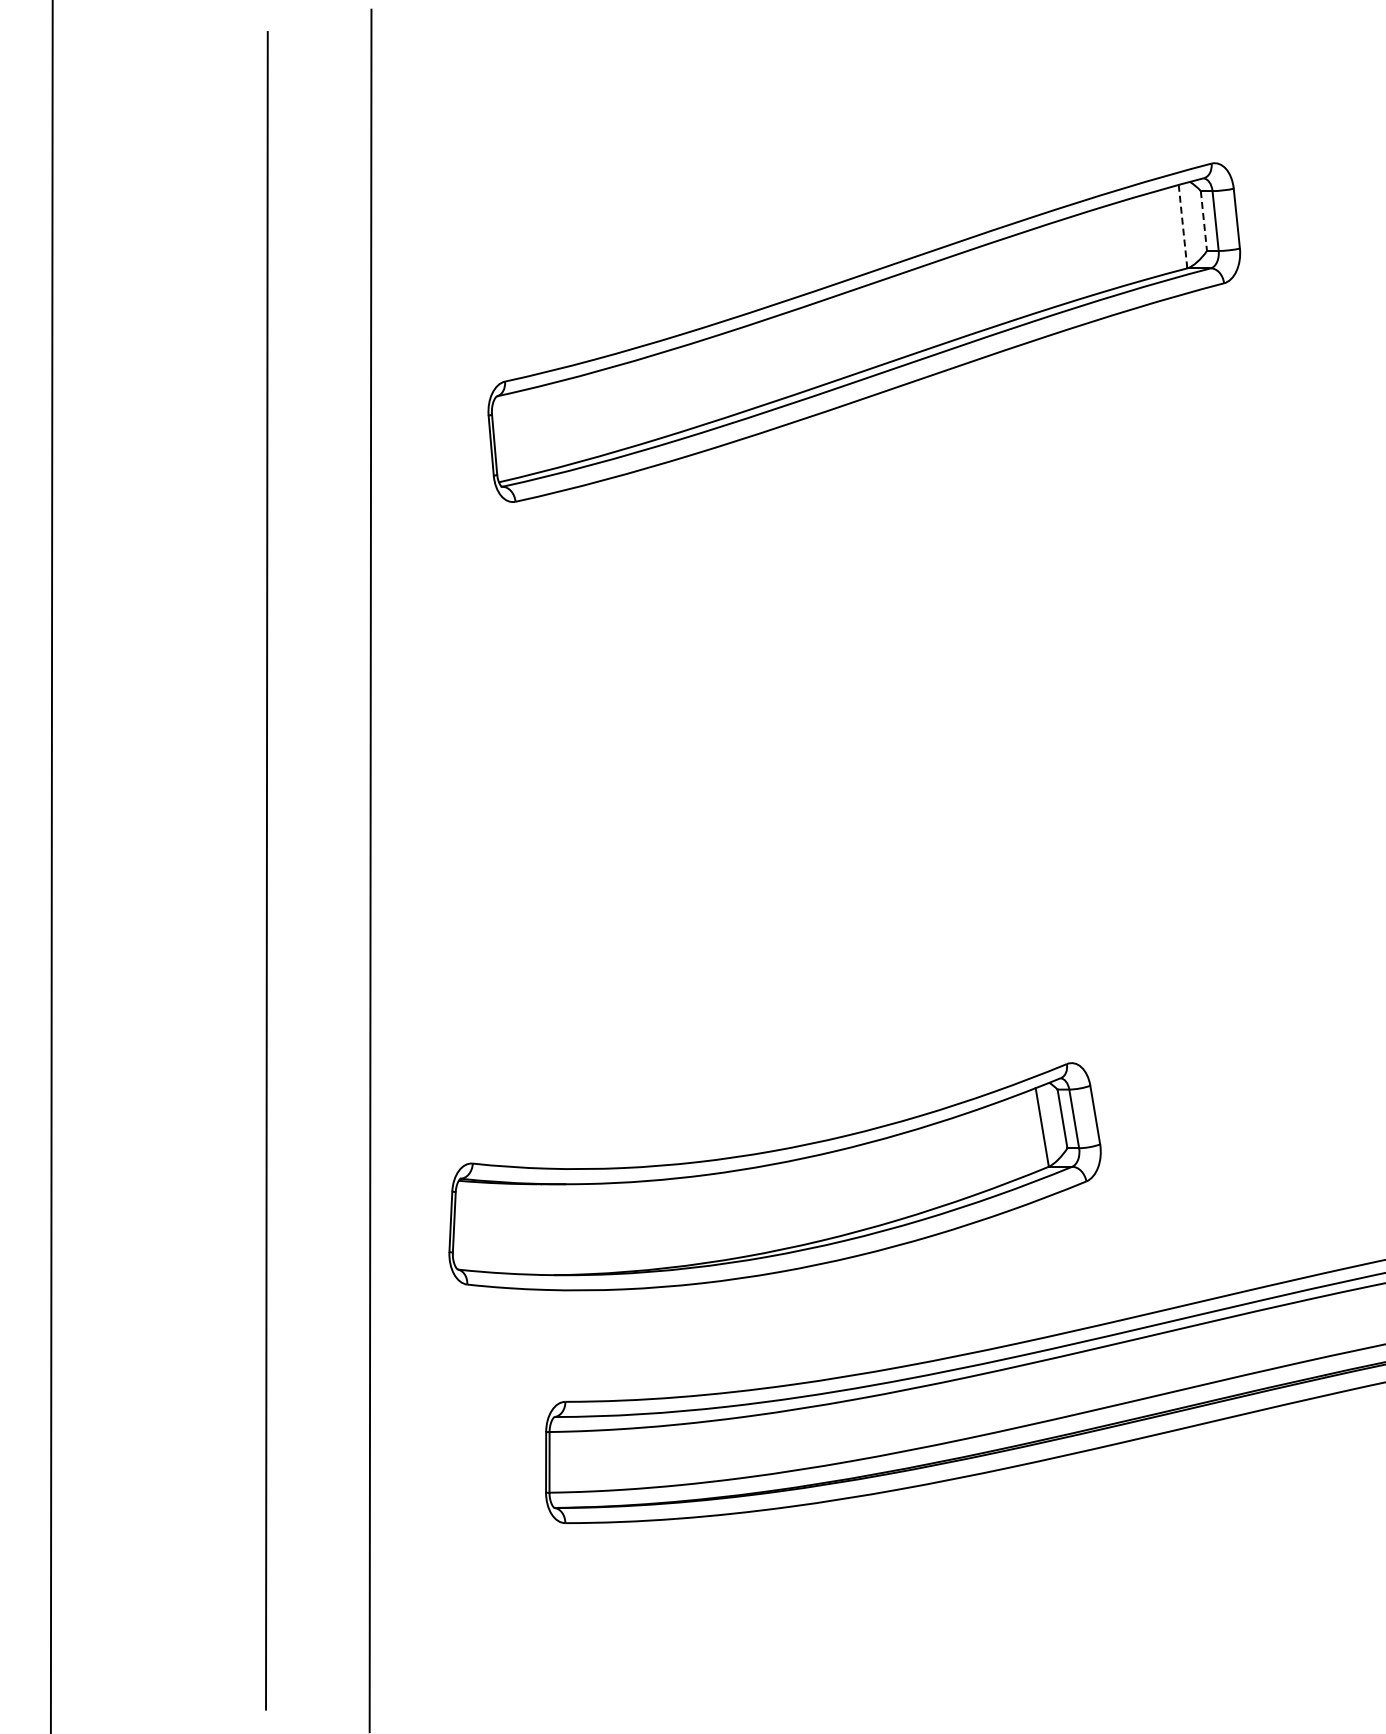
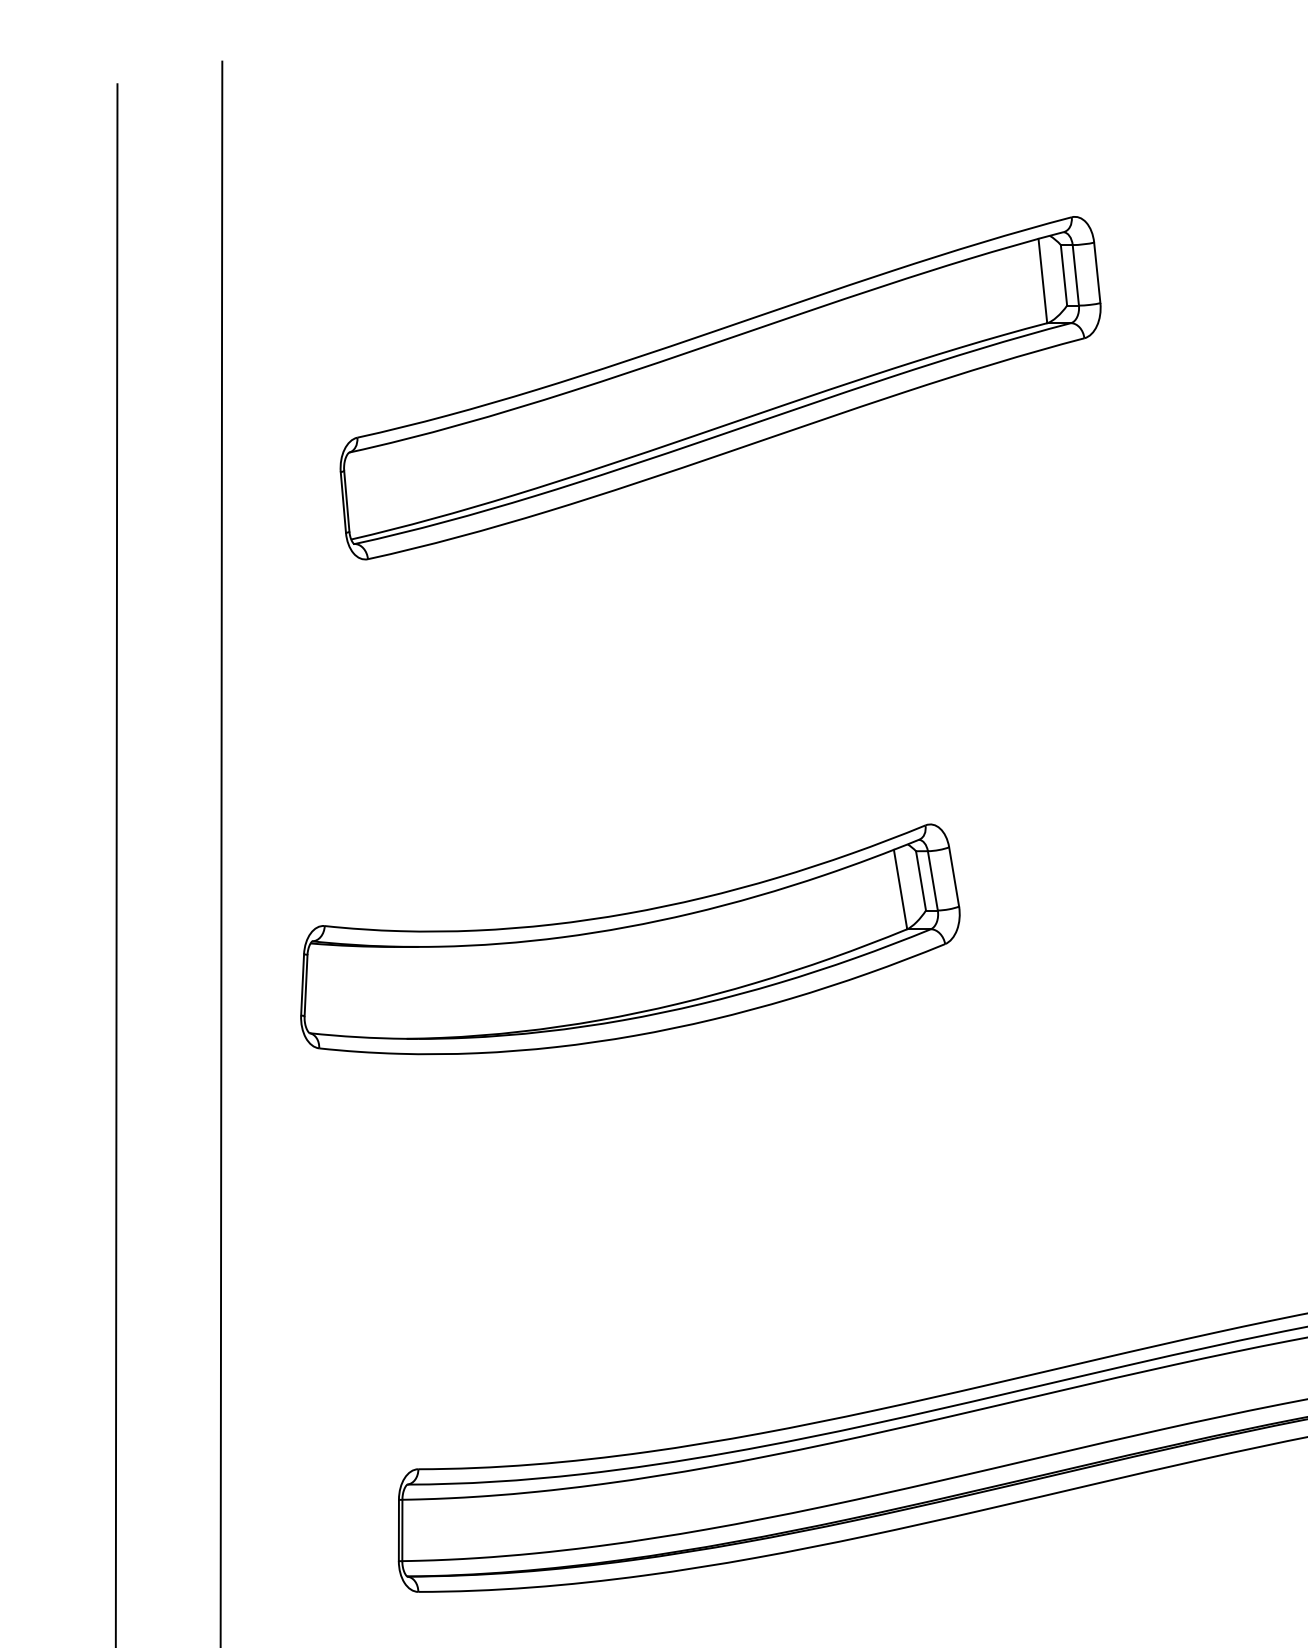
line: (1203, 221) -> (1063, 275), dashed -> solid
line: (1183, 226) -> (1043, 280), dashed -> solid
part: (774, 1176) -> (629, 939), moved

